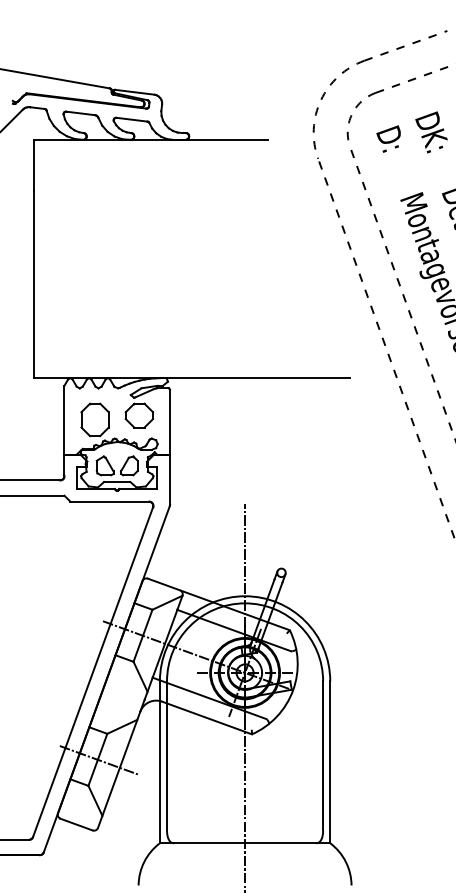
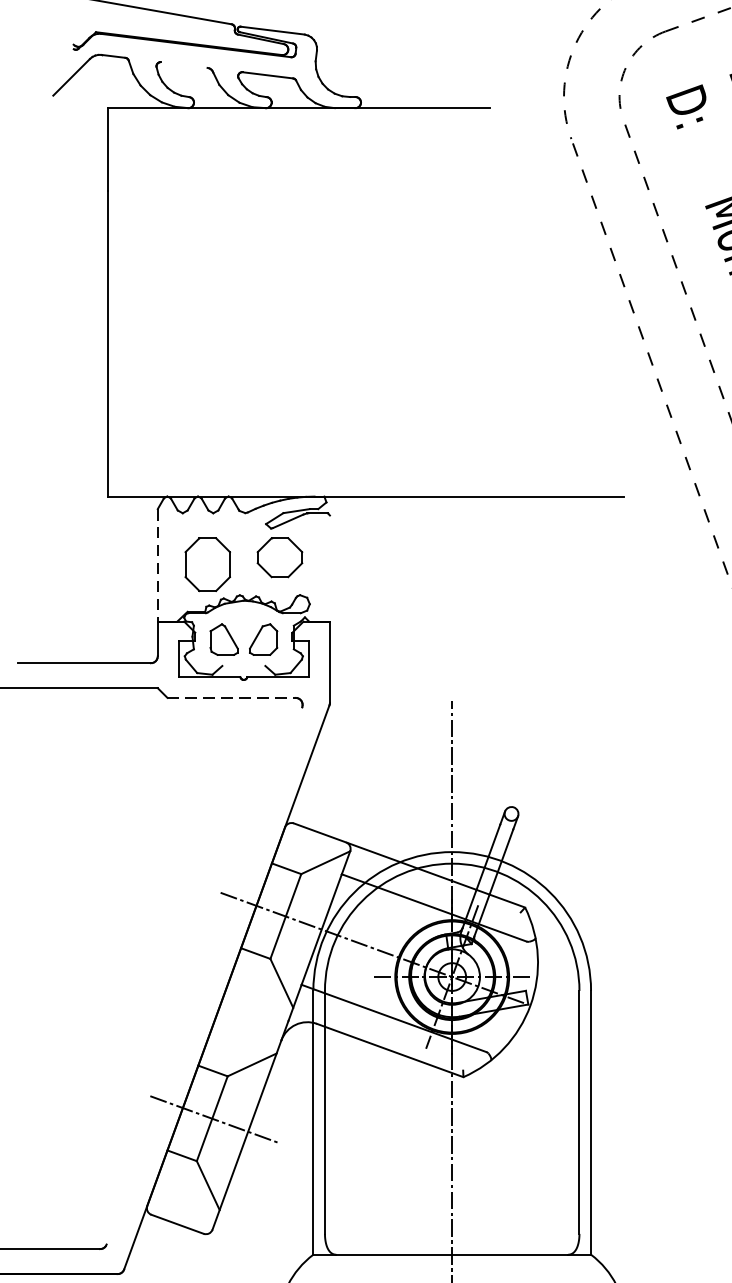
line: (80, 113) -> (183, 65), removed
line: (64, 420) -> (157, 565), solid -> dashed
line: (170, 421) -> (330, 567), removed
line: (117, 482) -> (244, 666), removed
line: (110, 501) -> (232, 697), solid -> dashed
line: (93, 672) -> (205, 976), removed

